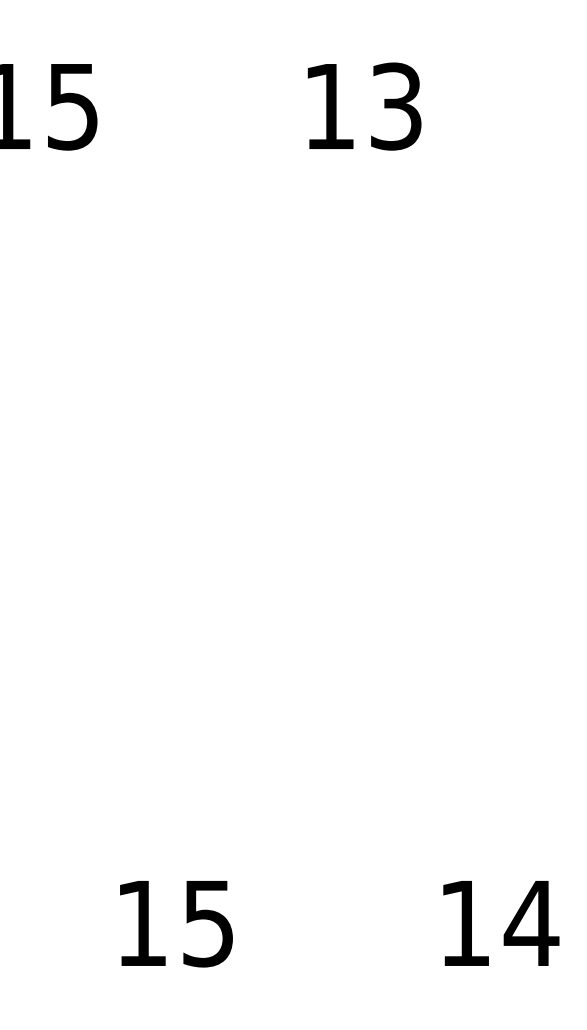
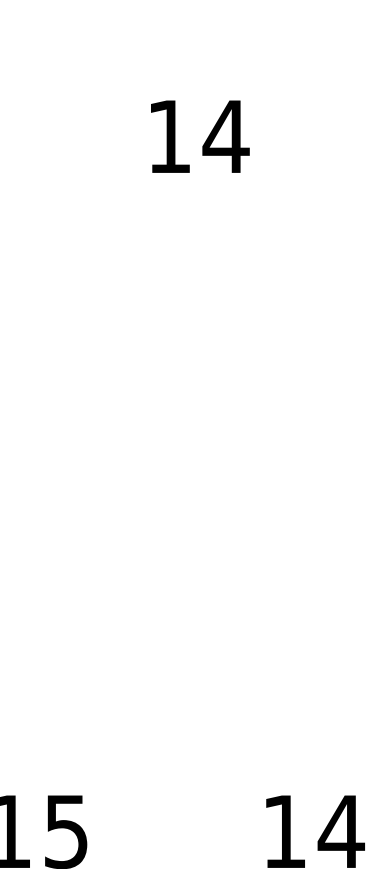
text: (395, 106) -> (225, 136), 13 -> 14

